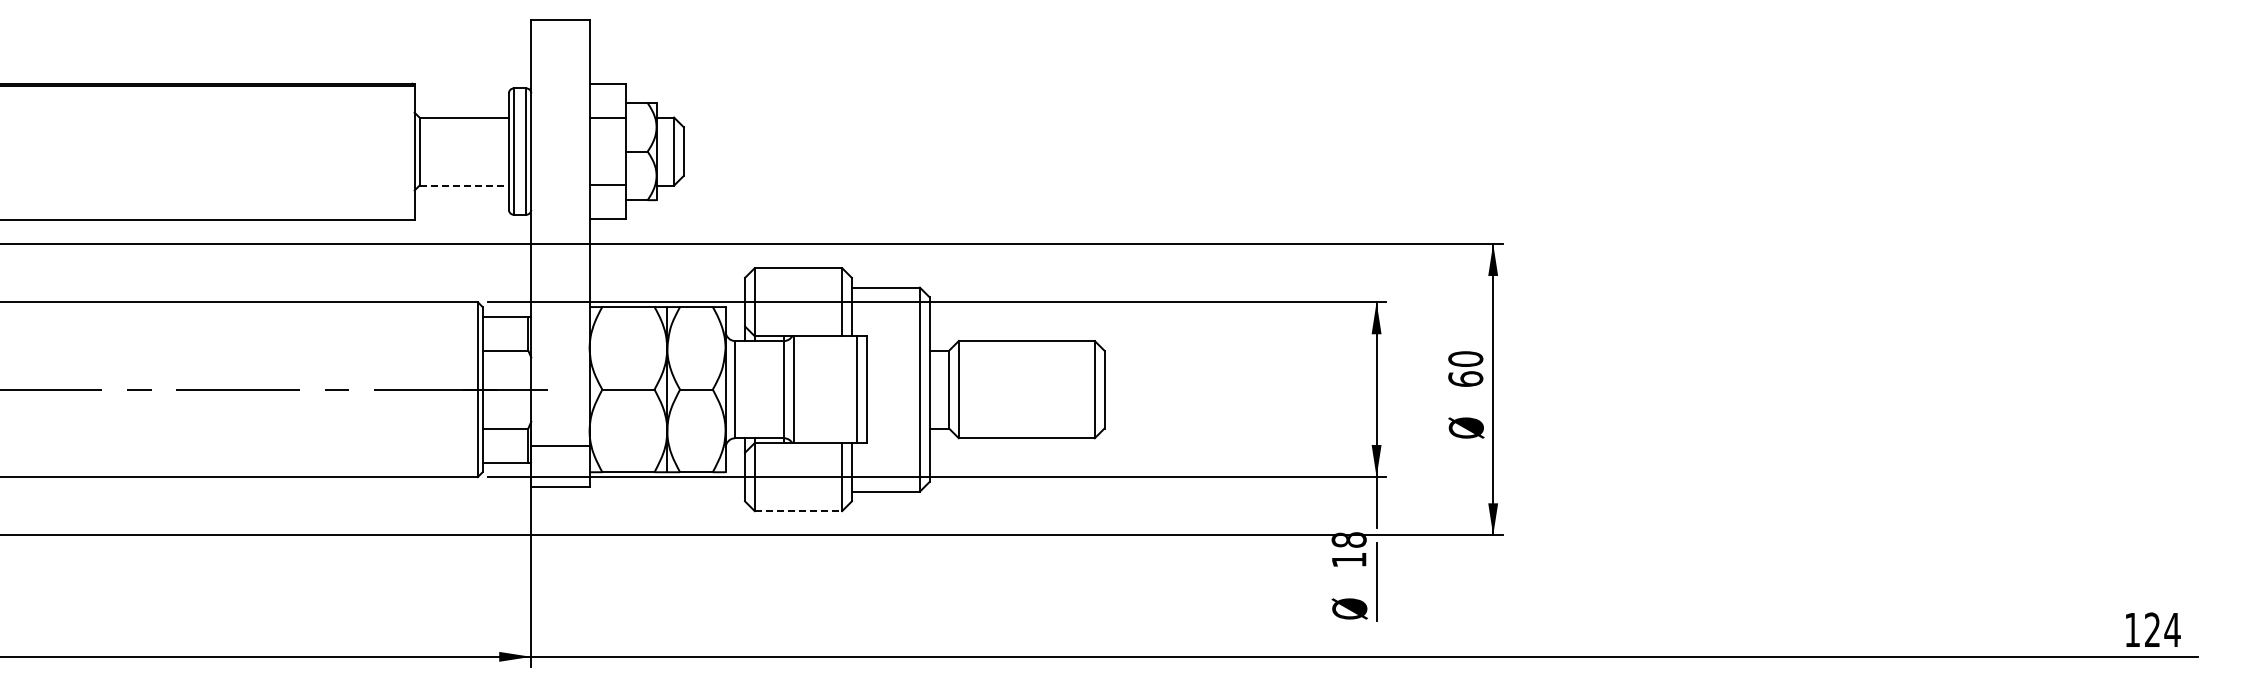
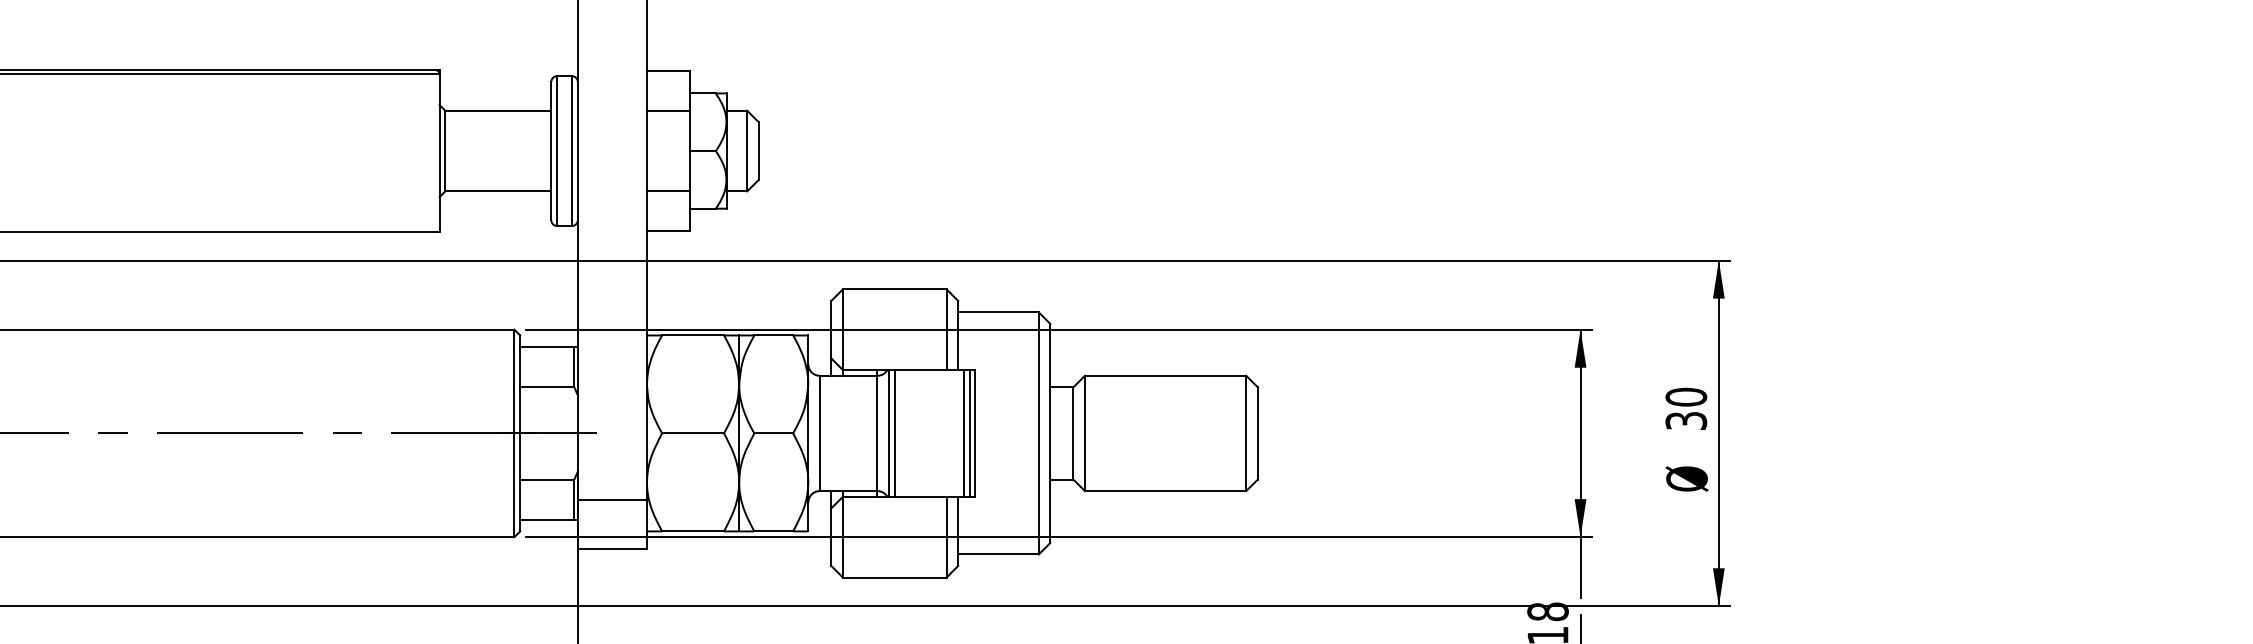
line: (464, 185) -> (498, 191), dashed -> solid
text: (1465, 378) -> (1685, 420), 60 -> 30
line: (798, 389) -> (894, 433), added
line: (861, 389) -> (969, 433), added
line: (798, 511) -> (894, 577), dashed -> solid

